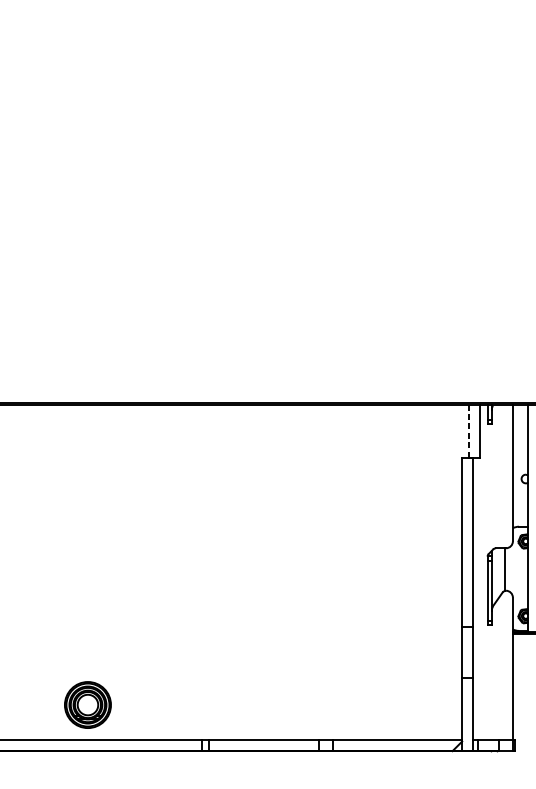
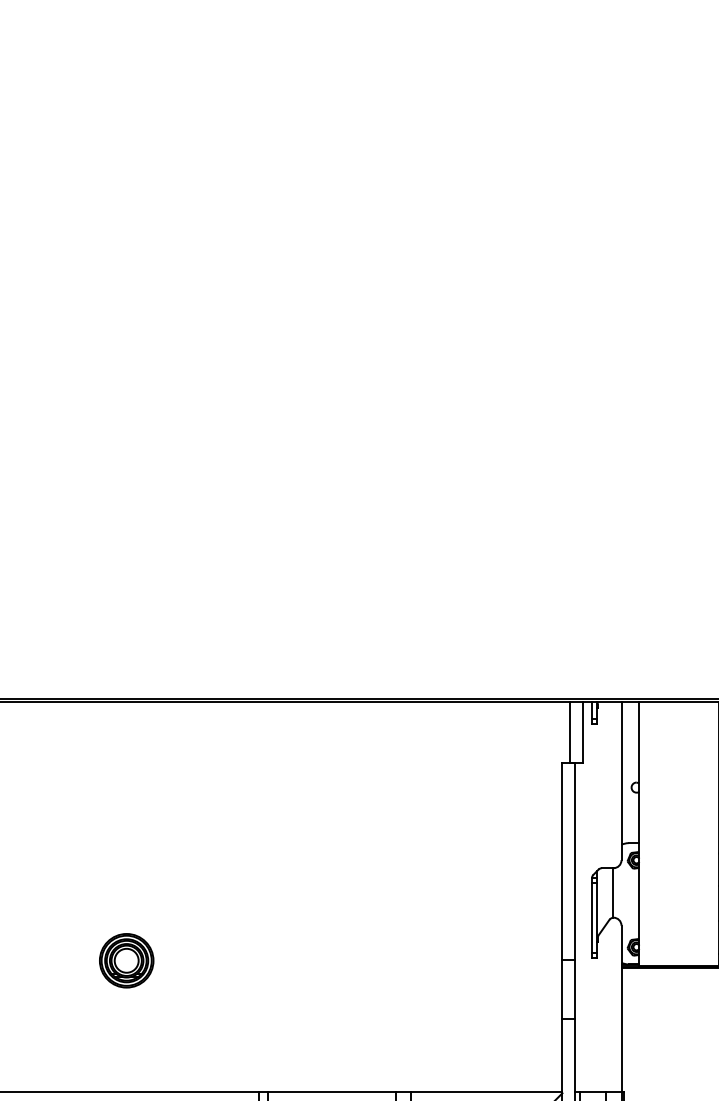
line: (468, 430) -> (569, 731), dashed -> solid
part: (87, 704) -> (126, 960), moved

